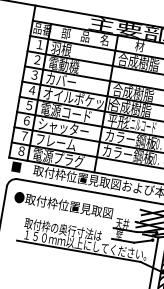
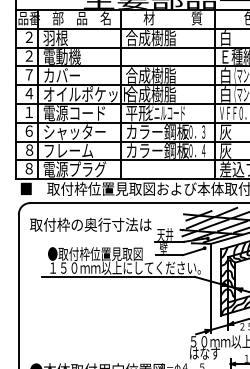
text: (39, 43) -> (28, 36), １ -> ２
text: (34, 74) -> (28, 74), ３ -> ７
text: (28, 105) -> (28, 112), ５ -> １
text: (24, 135) -> (29, 149), ７ -> ８
text: (63, 204) -> (90, 224), ●取付枠位置見取図 -> 取付枠の奥行寸法は
text: (62, 229) -> (94, 254), 取付枠の奥行寸法は -> ●取付枠位置見取図

